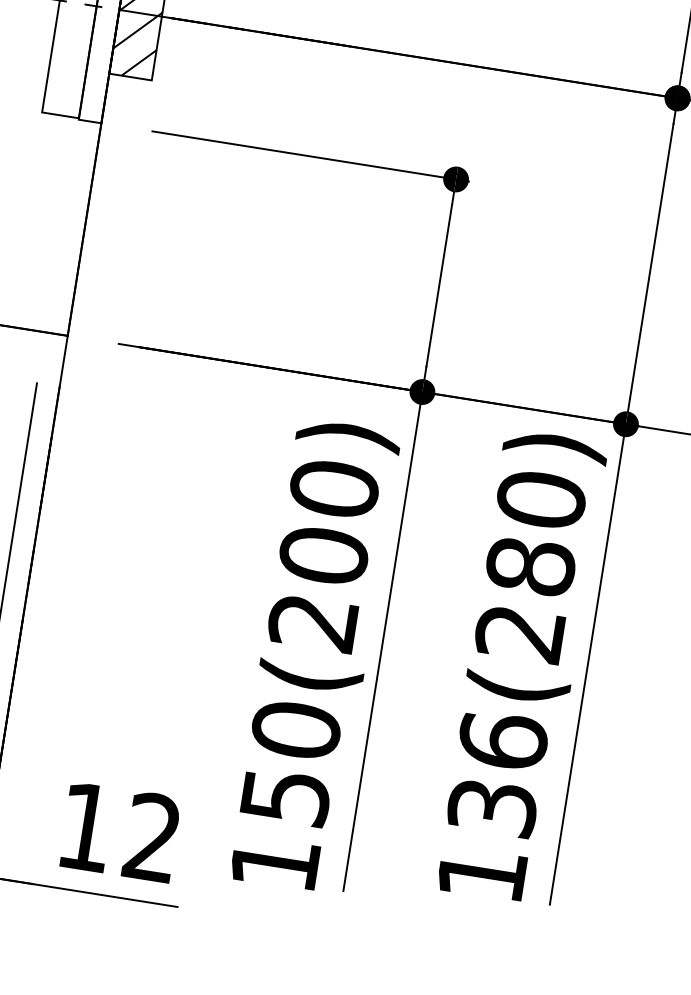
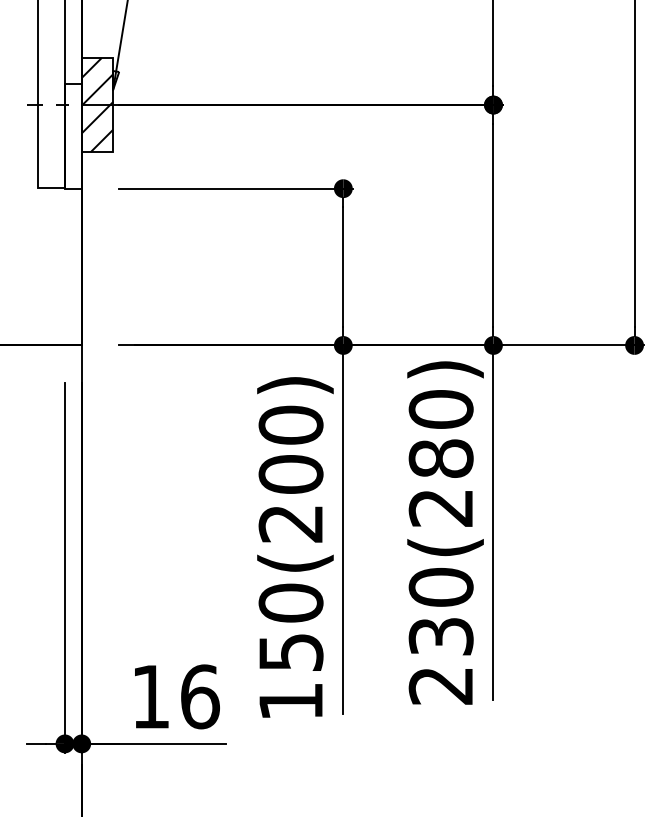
text: (491, 806) -> (440, 635), 136(280) -> 230(280)
text: (153, 837) -> (200, 696), 12 -> 16

